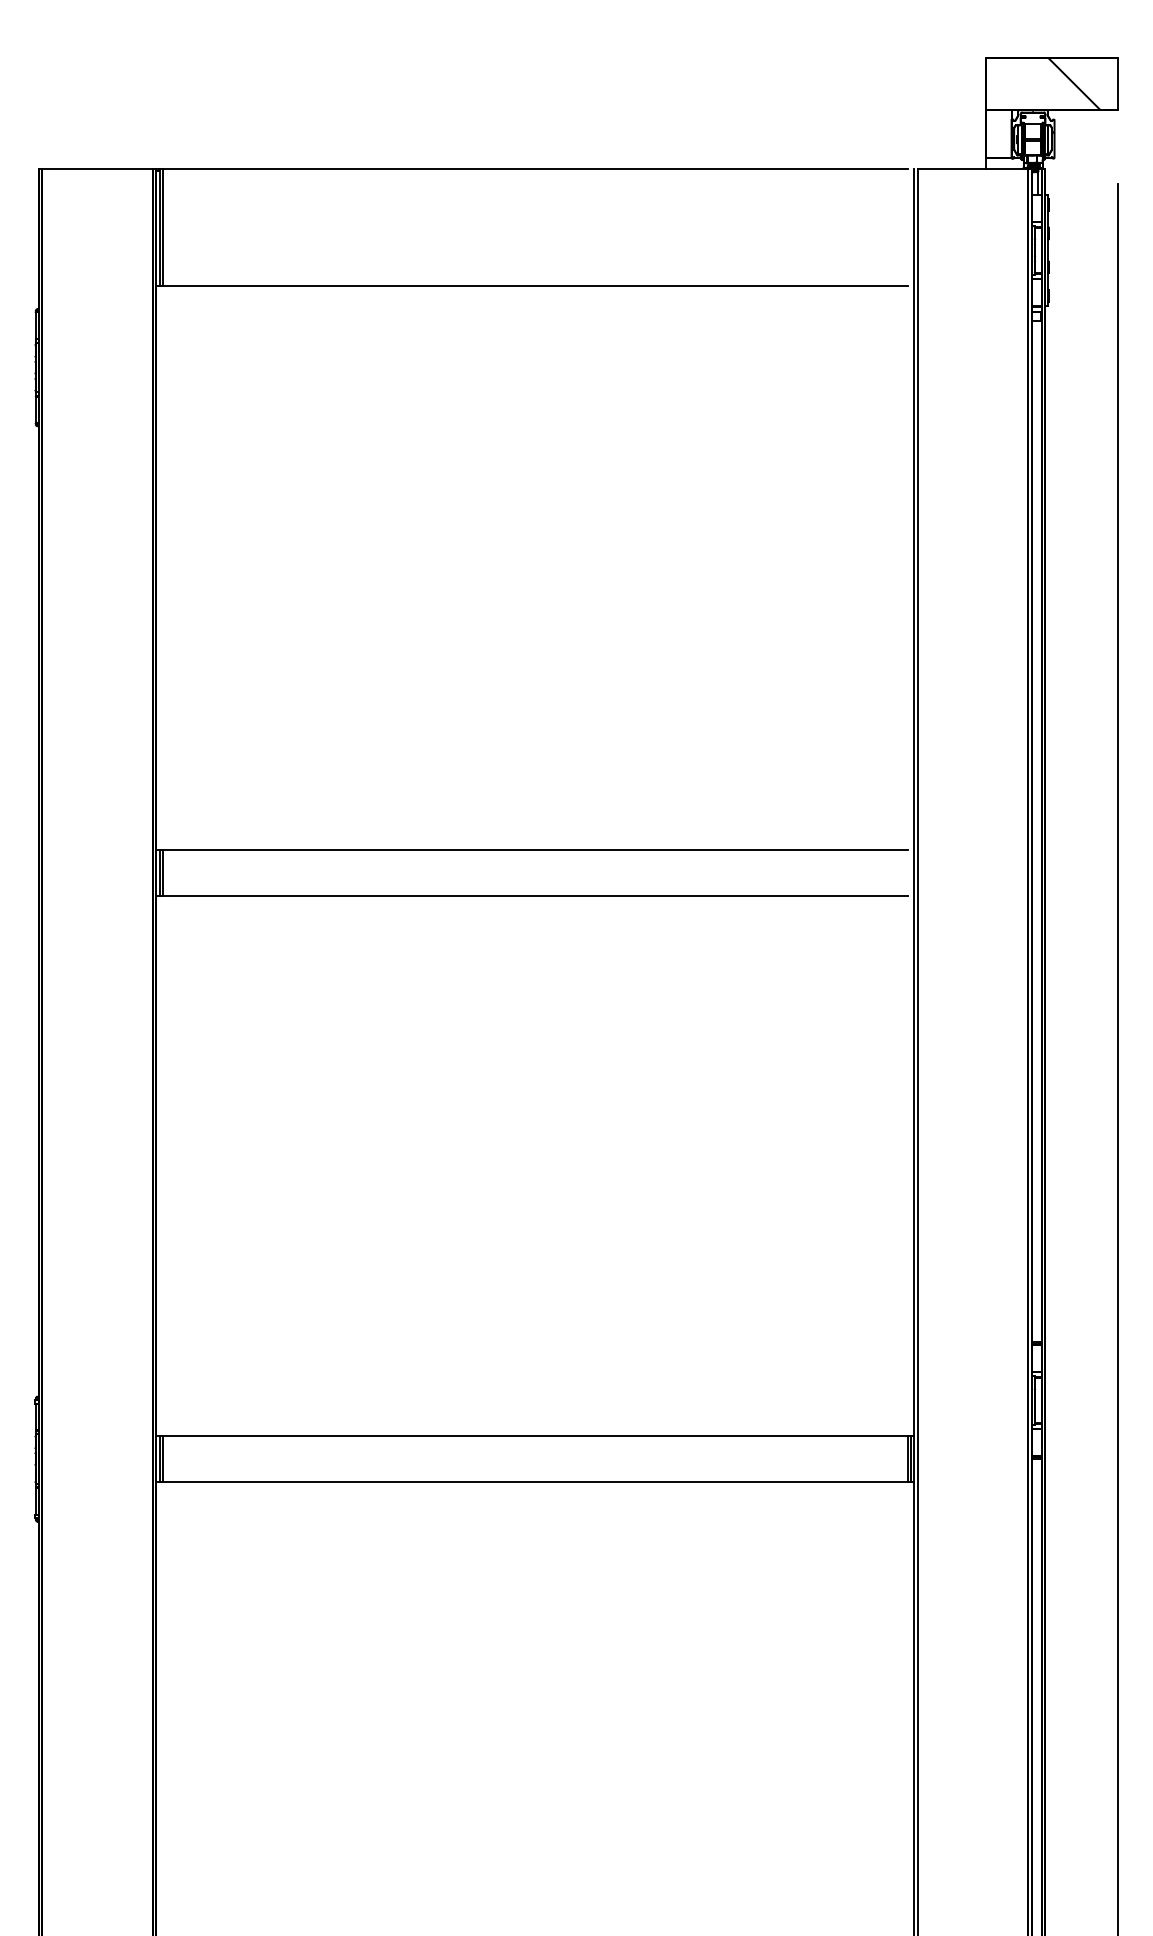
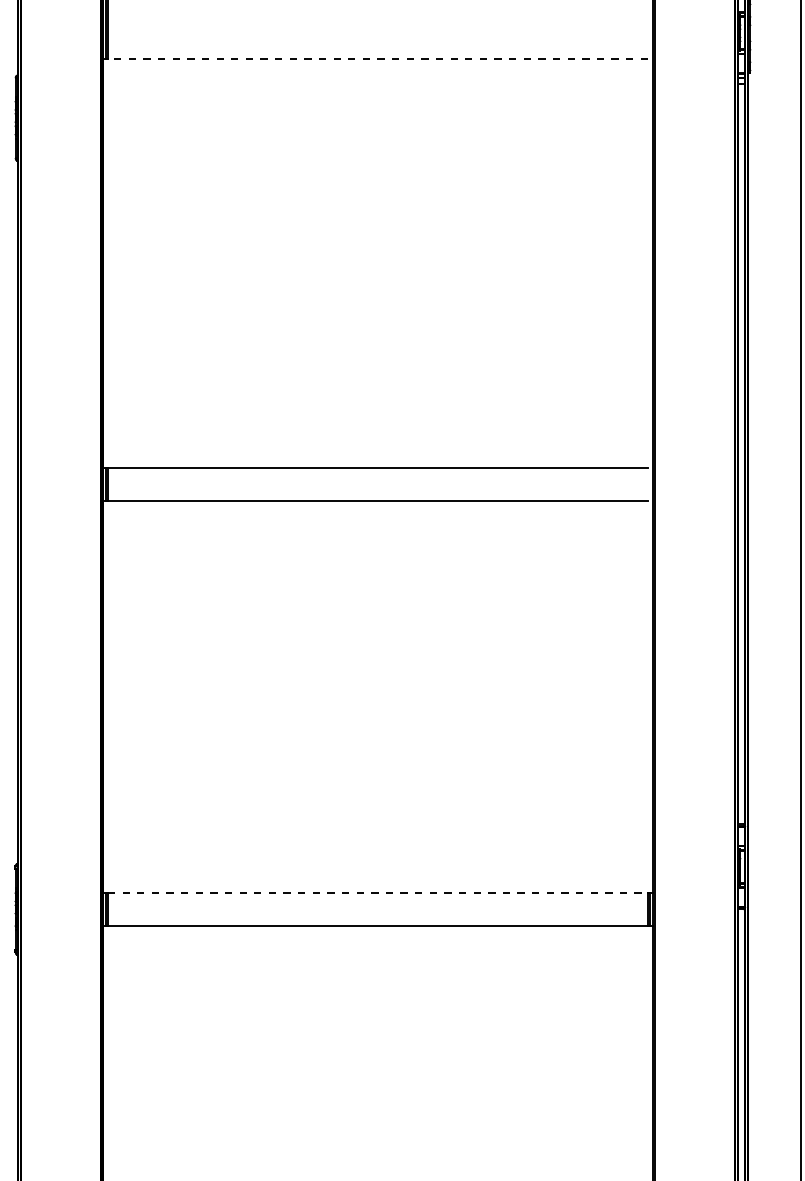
line: (534, 286) -> (377, 59), solid -> dashed
line: (535, 1436) -> (378, 893), solid -> dashed

